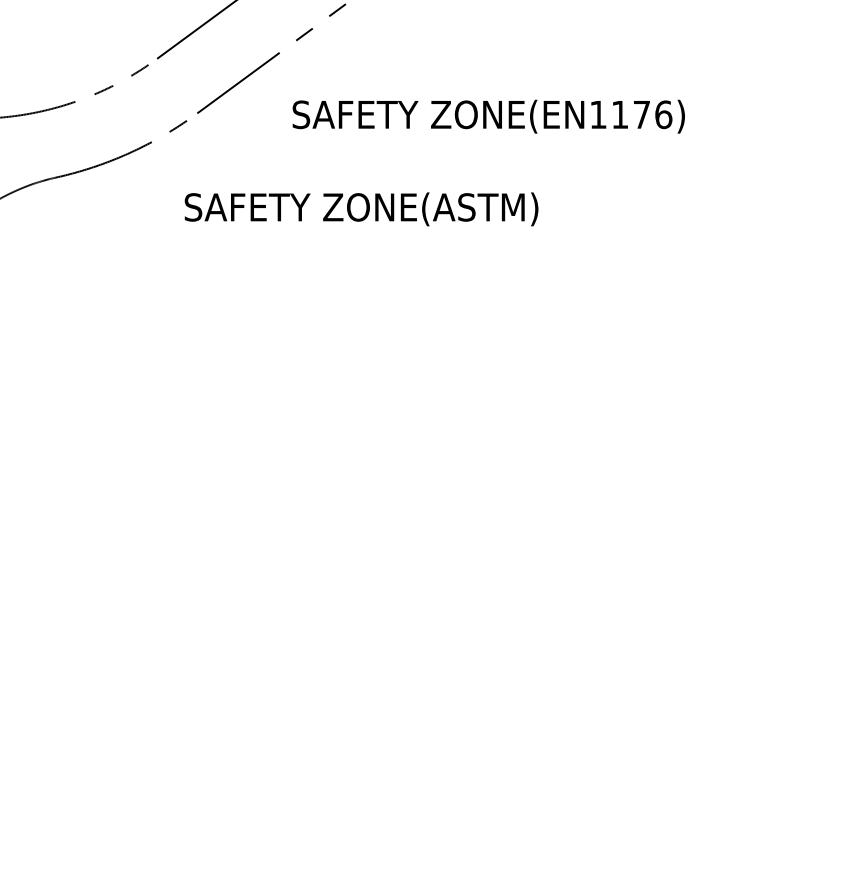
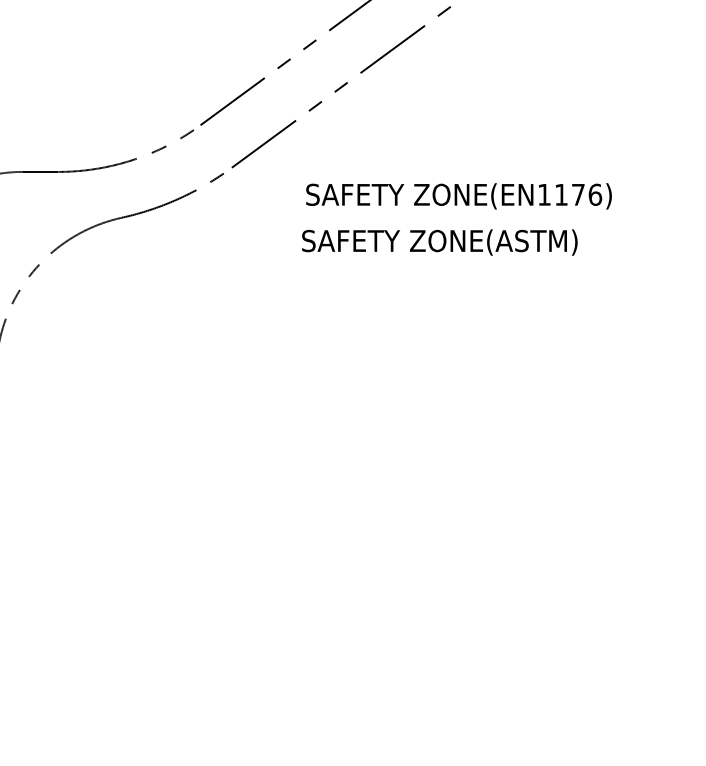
text: (488, 116) -> (458, 196), moved
text: (361, 209) -> (439, 242), moved

